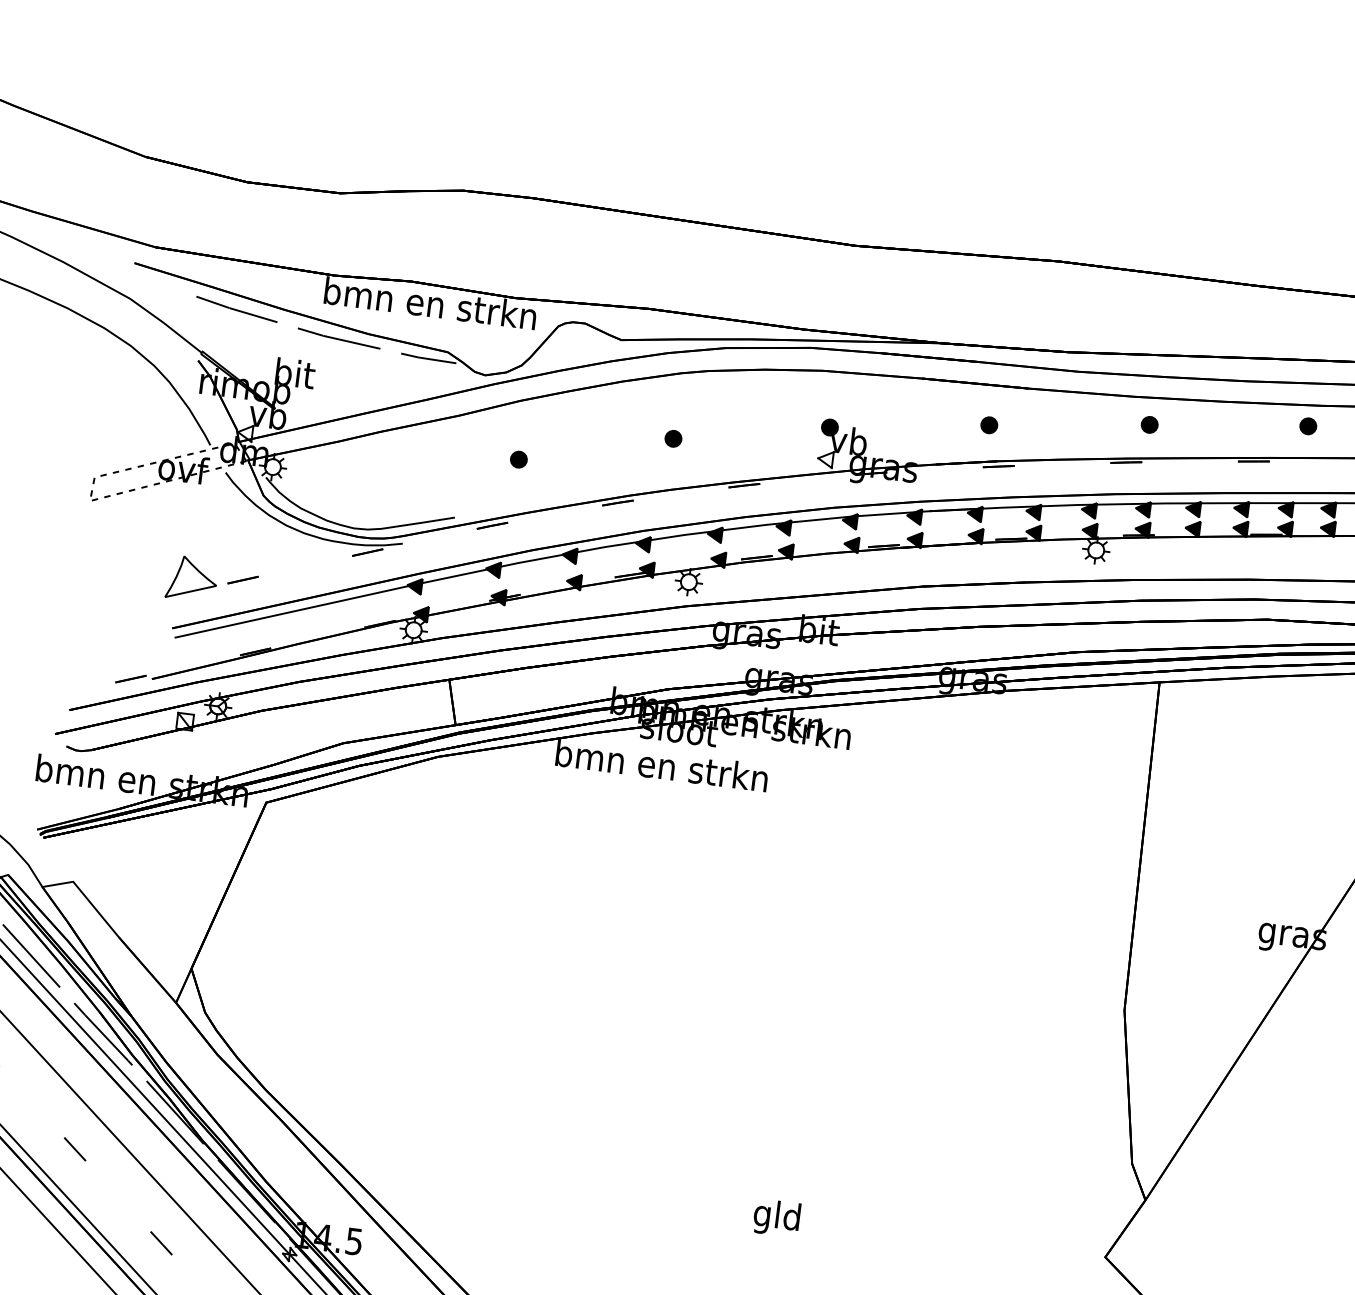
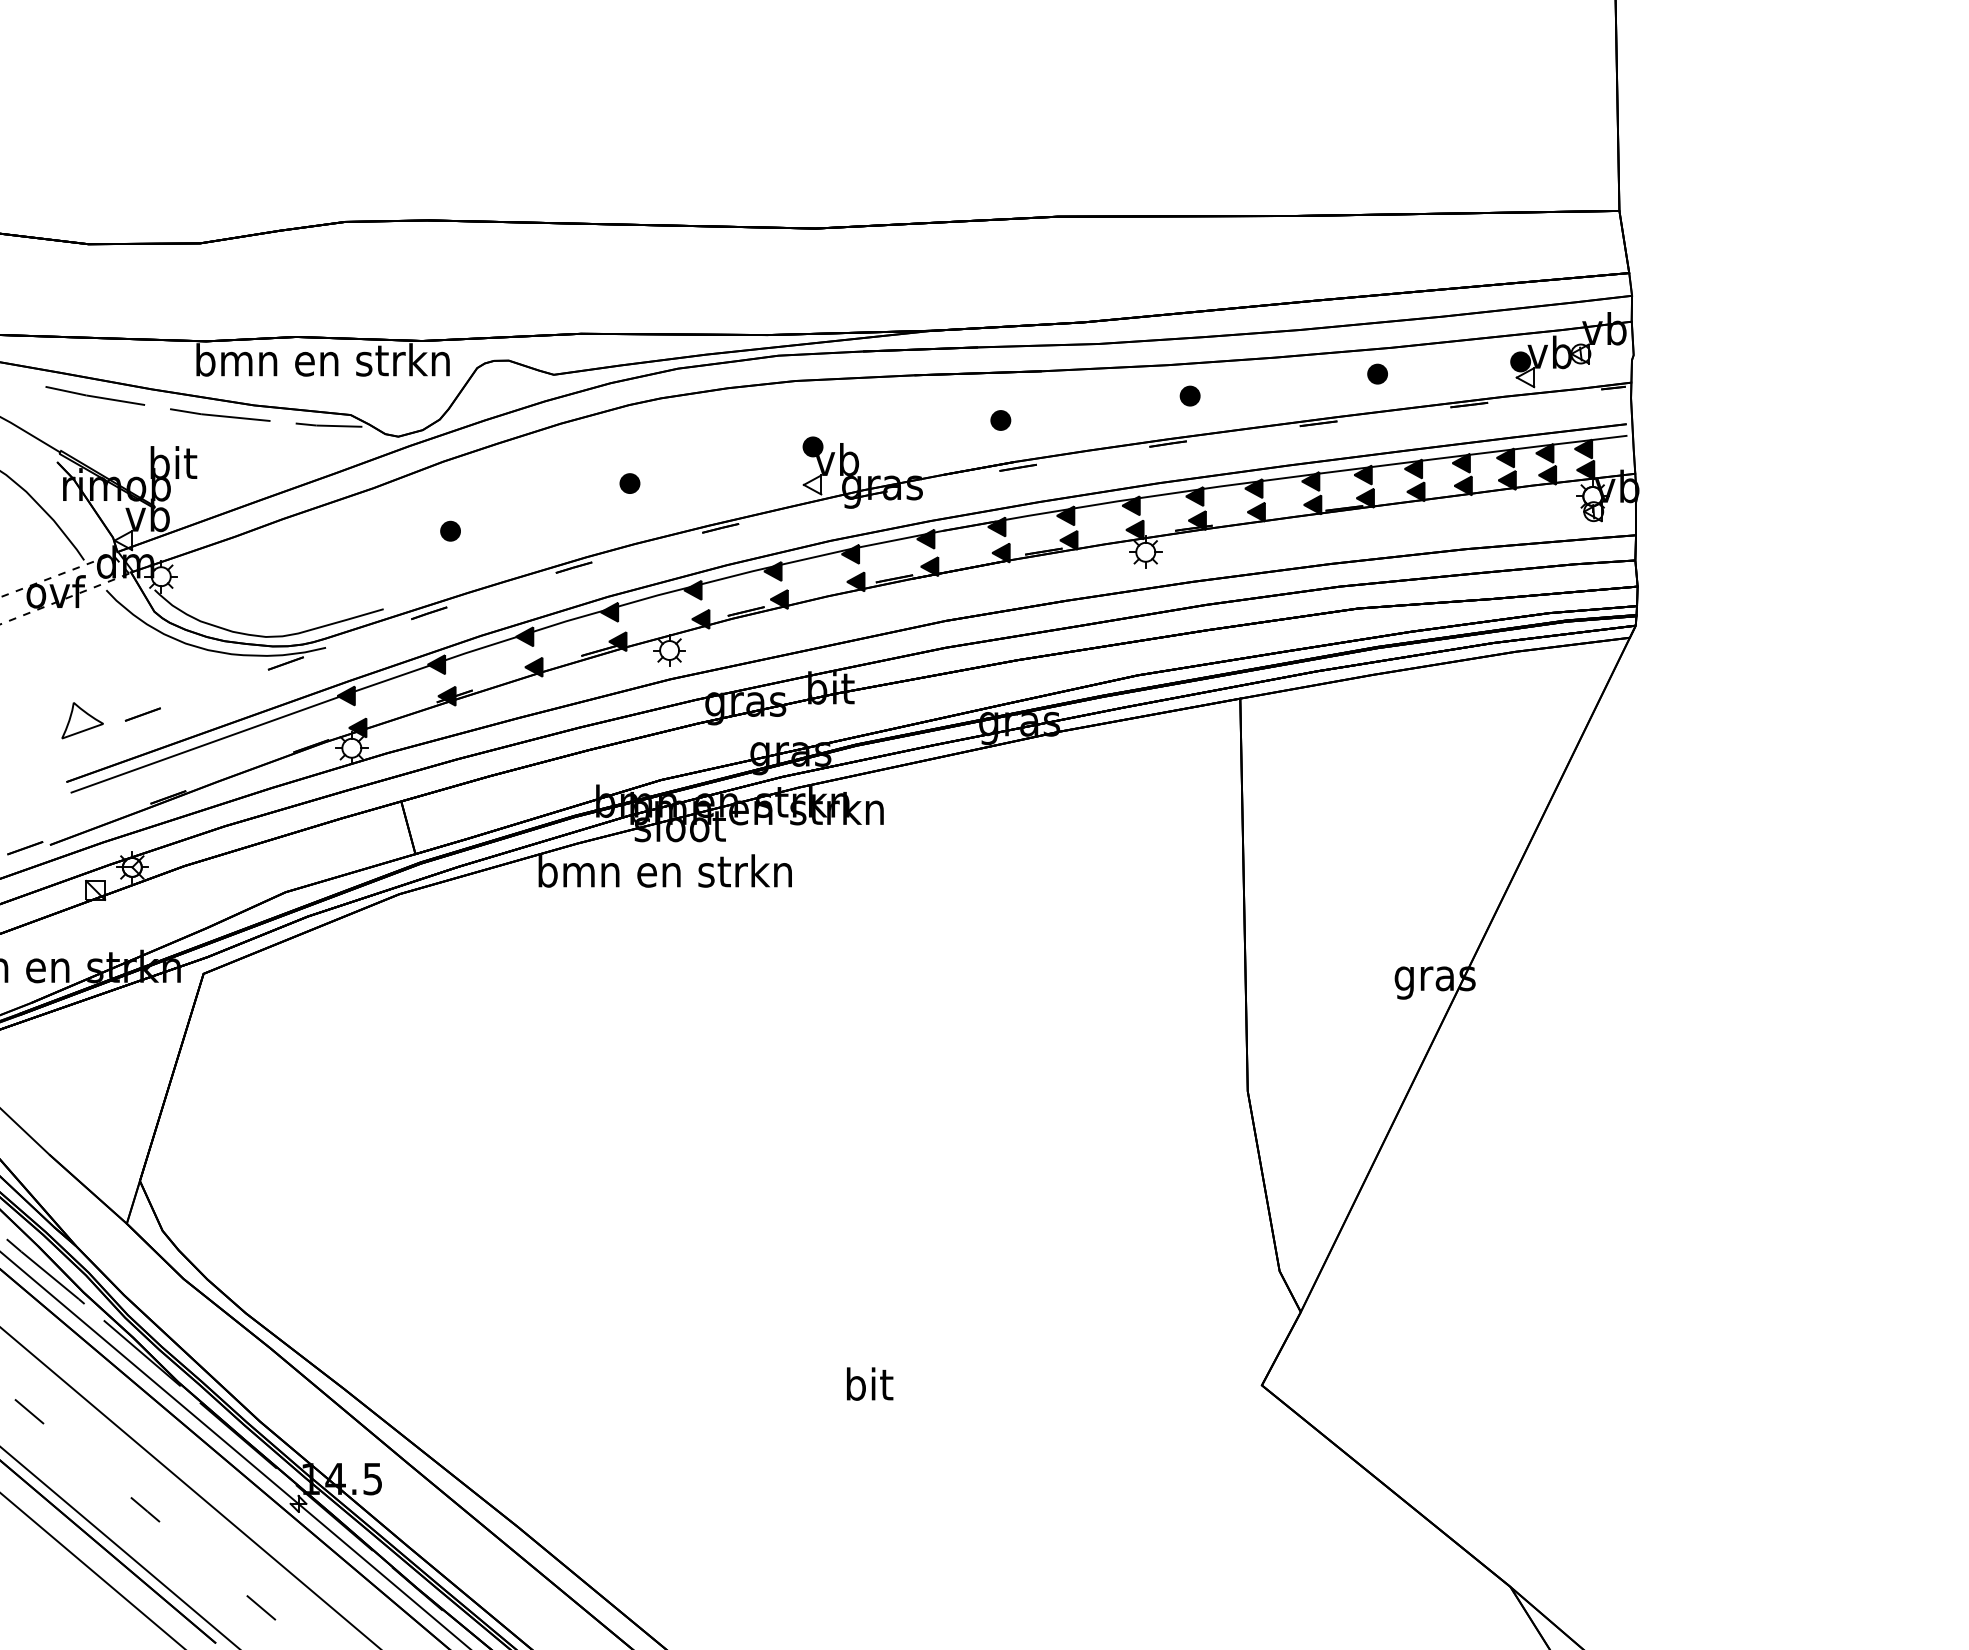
part: (192, 578) -> (82, 720), size x0.7
text: (776, 1218) -> (867, 1388), gld -> bit

